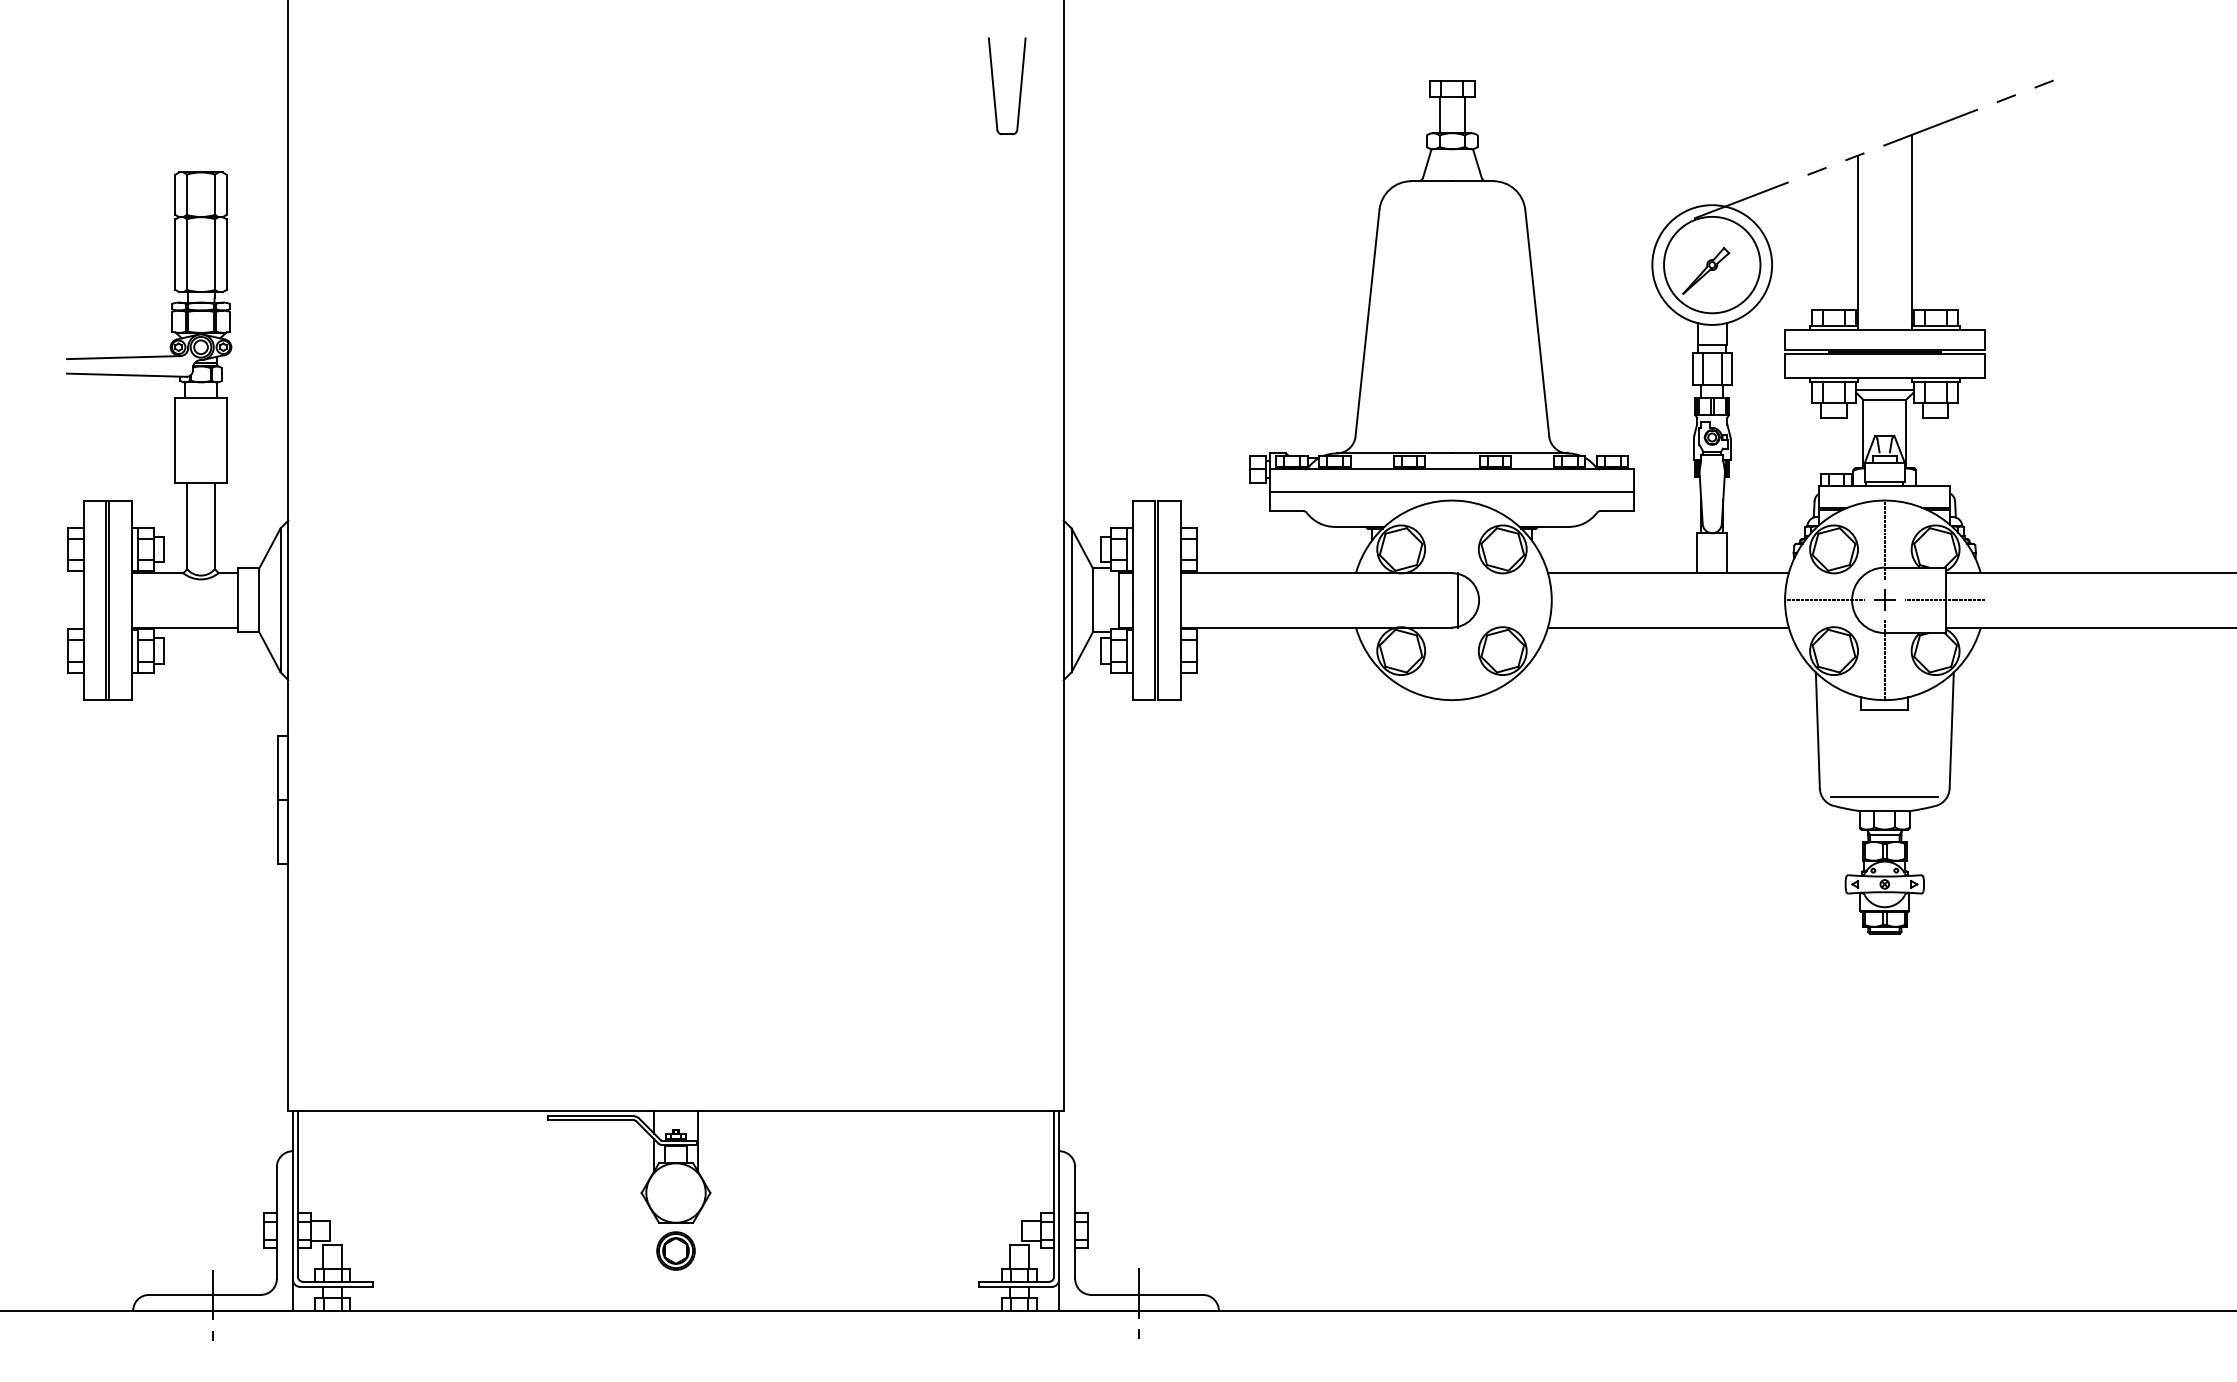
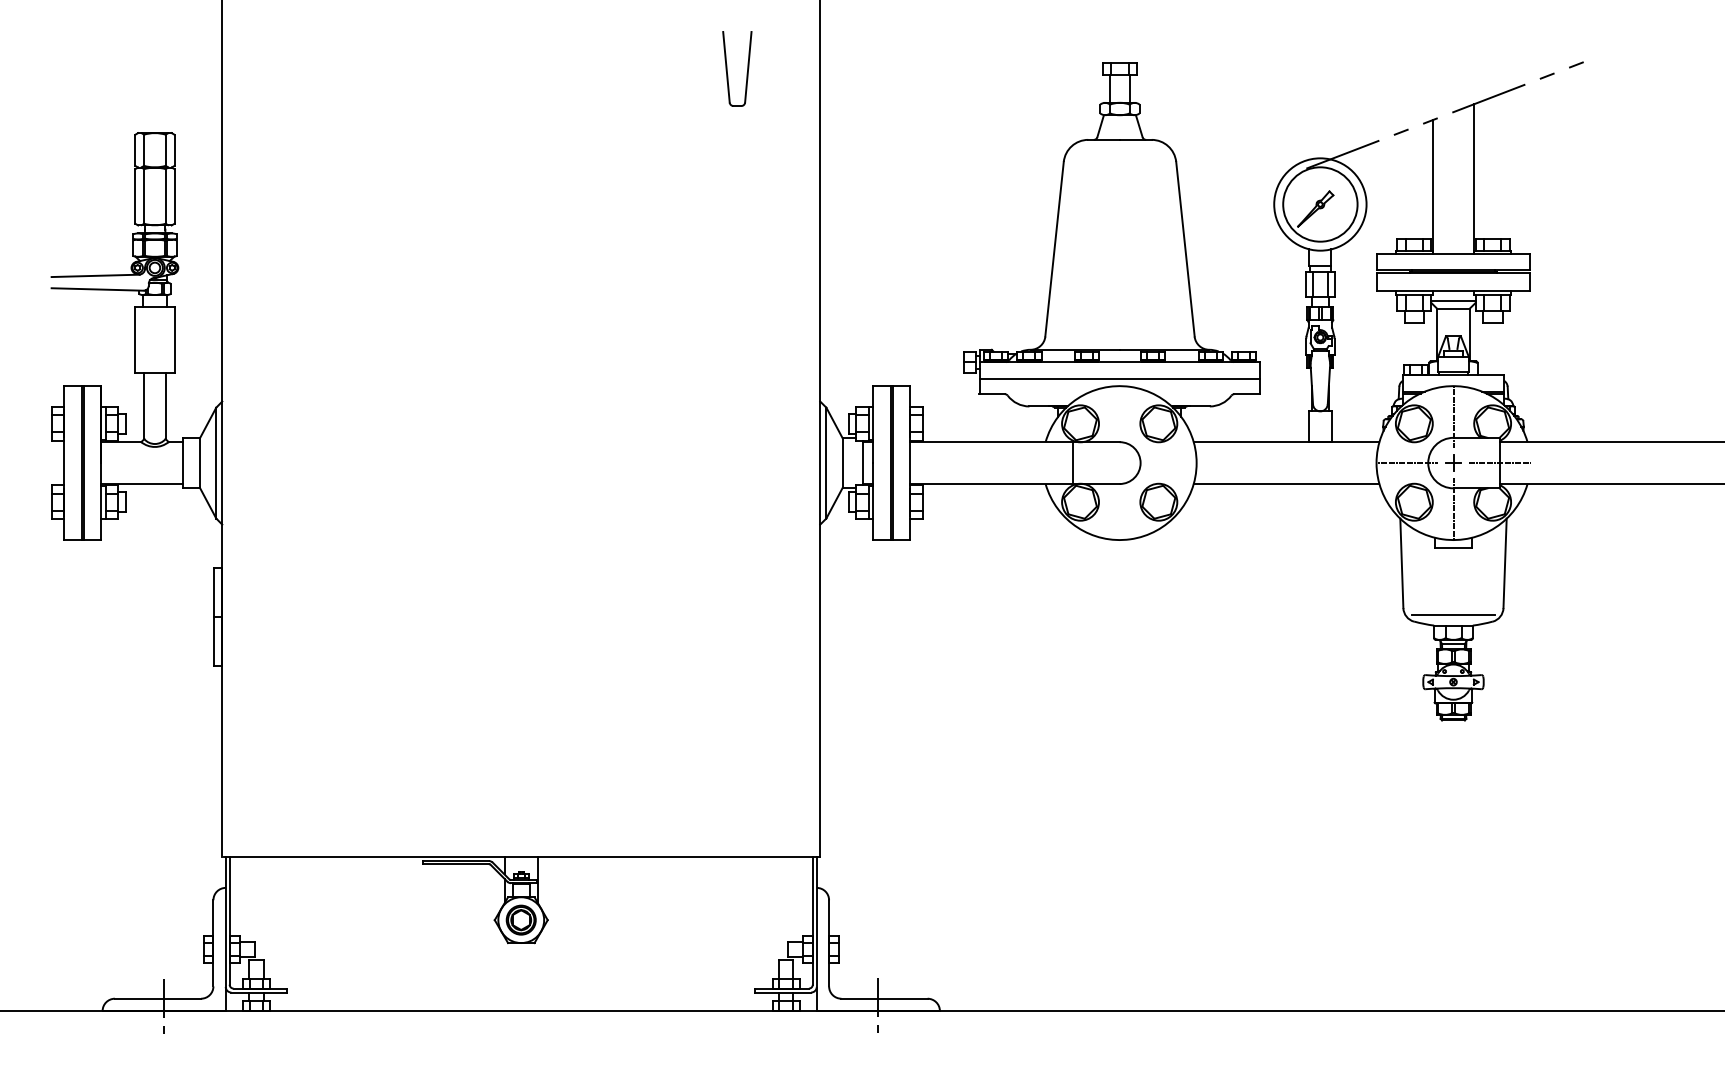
part: (994, 86) -> (727, 69), moved
line: (1458, 600) -> (1073, 463), moved
part: (675, 1250) -> (520, 919), moved

